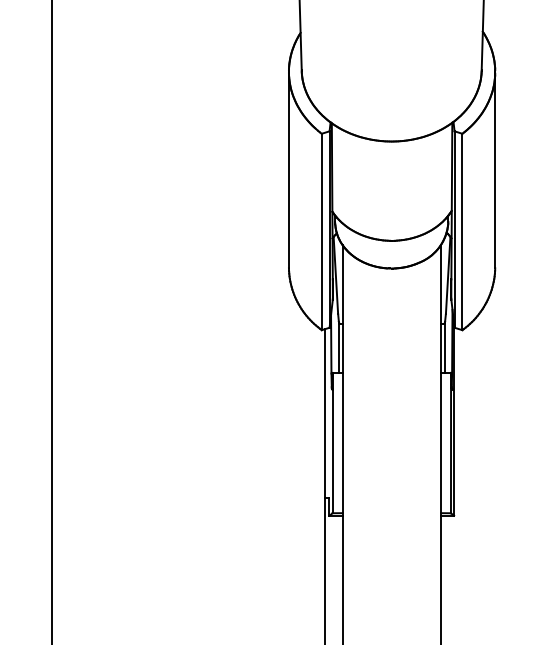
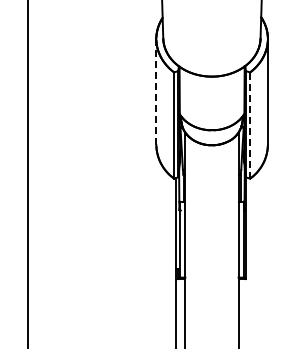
line: (289, 170) -> (156, 92), solid -> dashed
line: (463, 231) -> (250, 125), solid -> dashed

